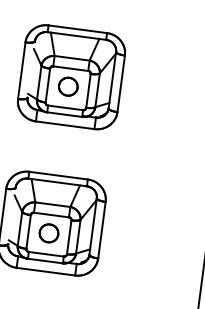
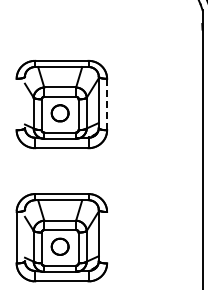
line: (21, 70) -> (16, 104), removed
line: (121, 83) -> (107, 104), solid -> dashed
line: (102, 230) -> (107, 237), removed

